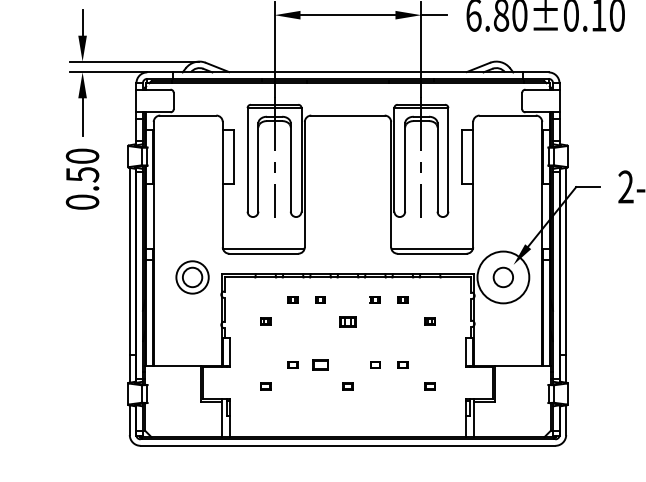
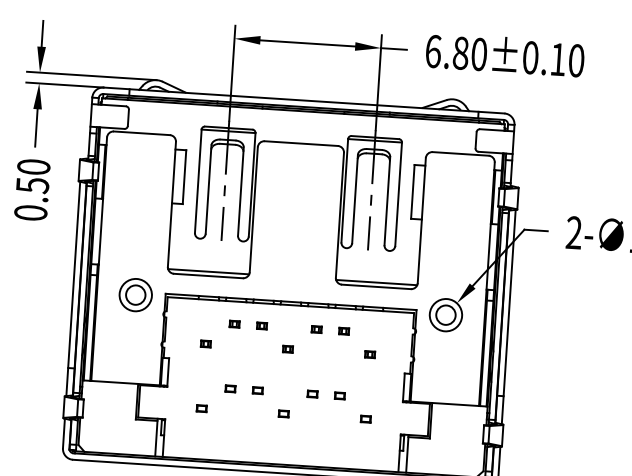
circle: (503, 277) -> (446, 315), size x0.62
part: (347, 321) -> (287, 349), size x0.62
part: (320, 364) -> (257, 390), size x0.62

